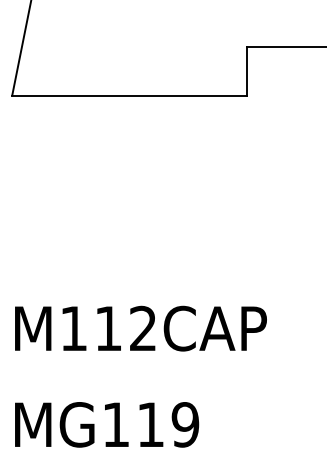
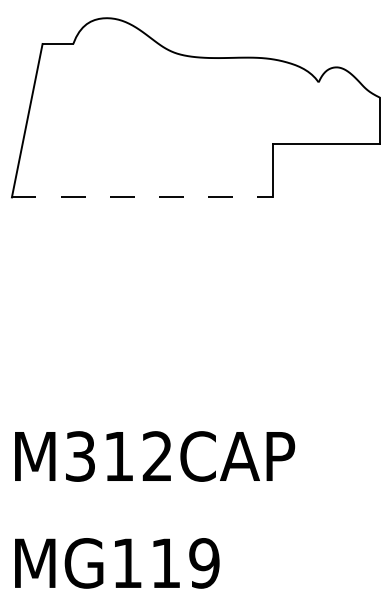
line: (129, 95) -> (142, 197), solid -> dashed
text: (73, 328) -> (80, 456), M112CAP -> M312CAP

